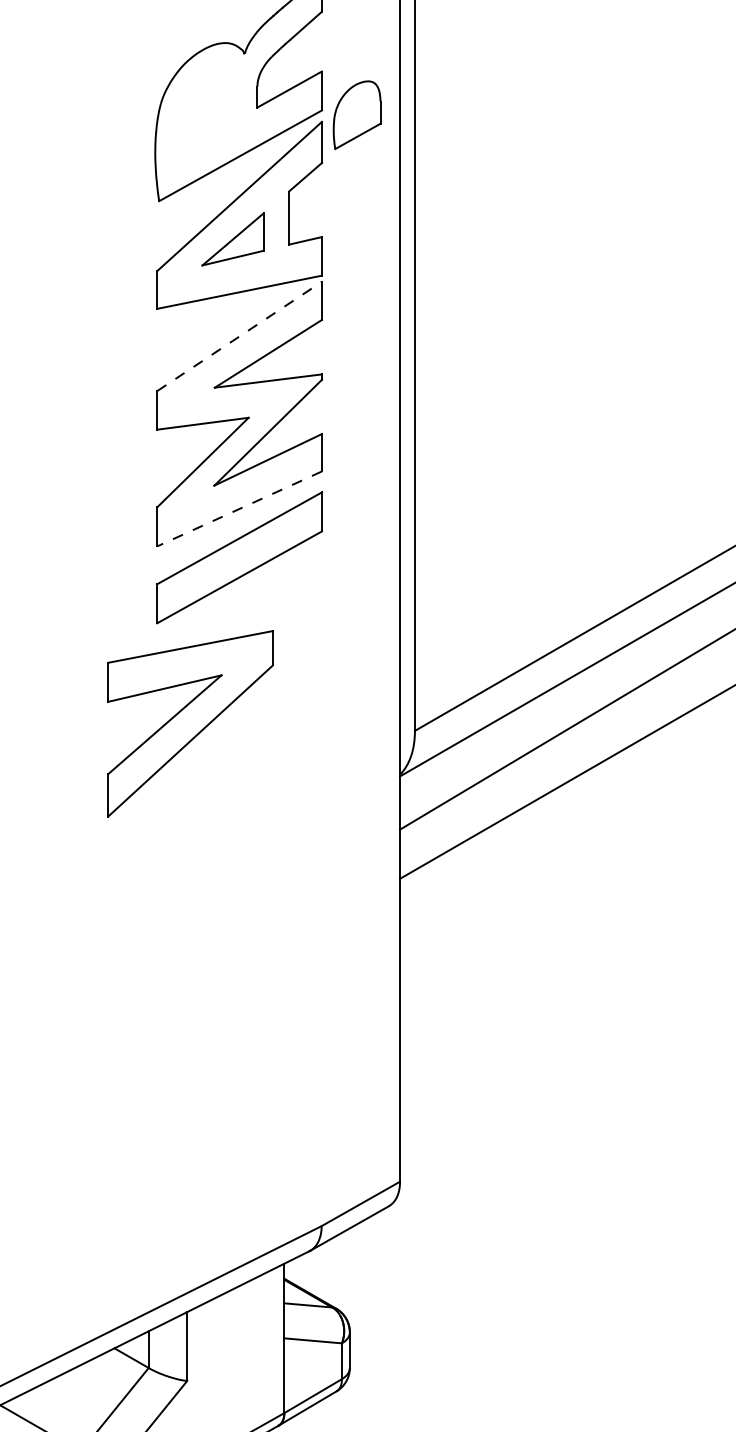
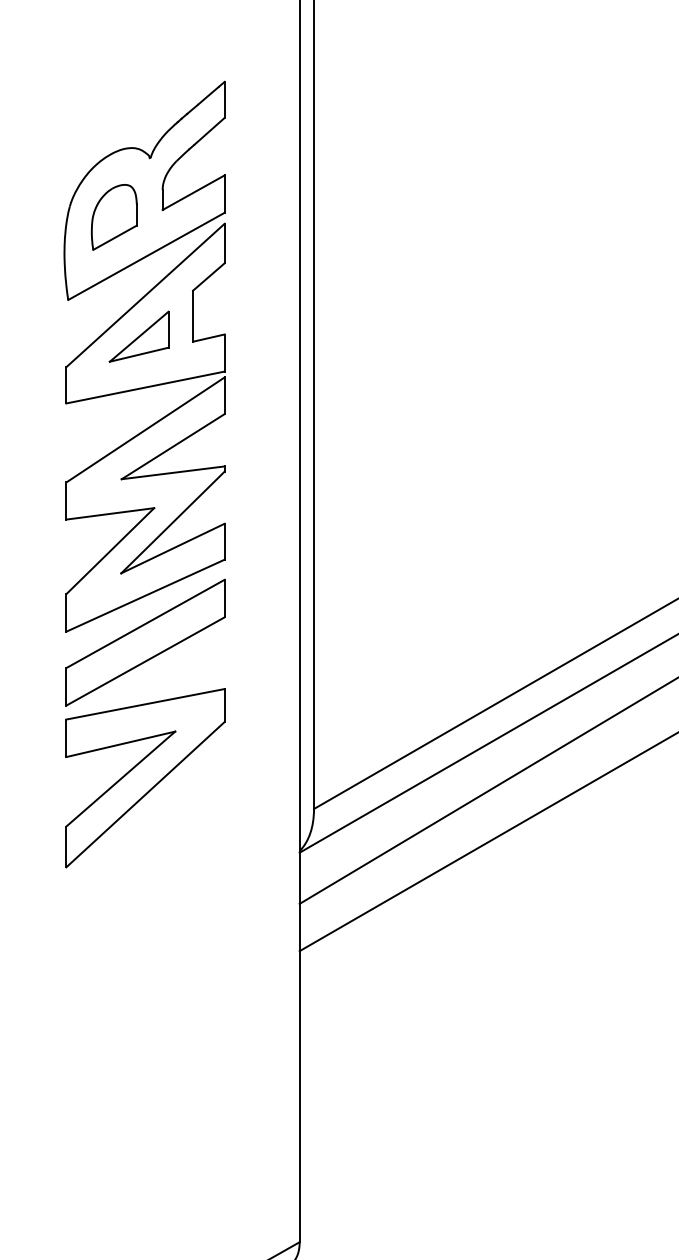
part: (356, 114) -> (113, 216), moved
line: (239, 336) -> (145, 430), dashed -> solid
line: (239, 509) -> (145, 596), dashed -> solid
part: (190, 723) -> (145, 777), moved

